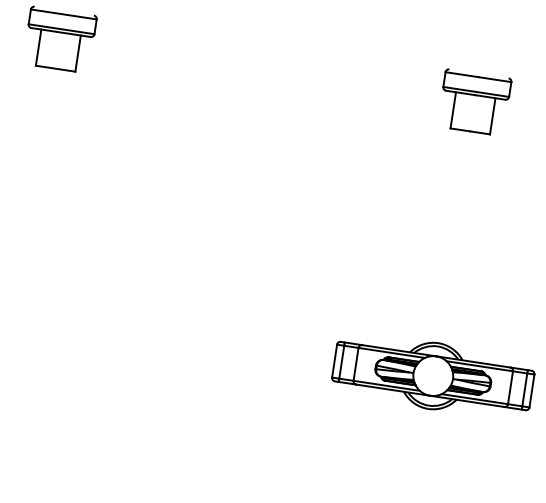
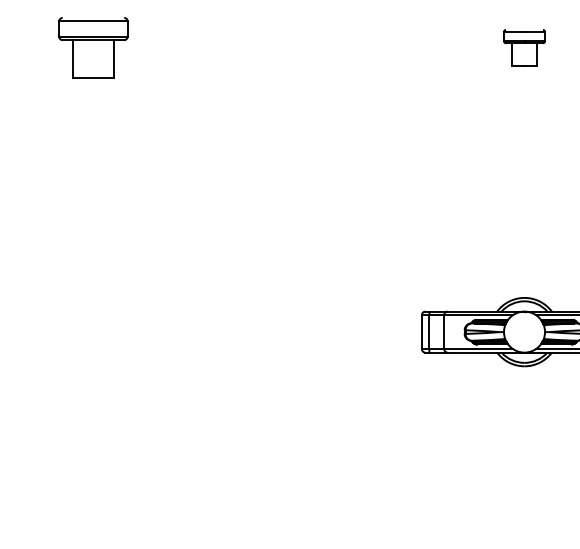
part: (474, 102) -> (524, 47), size x0.6

